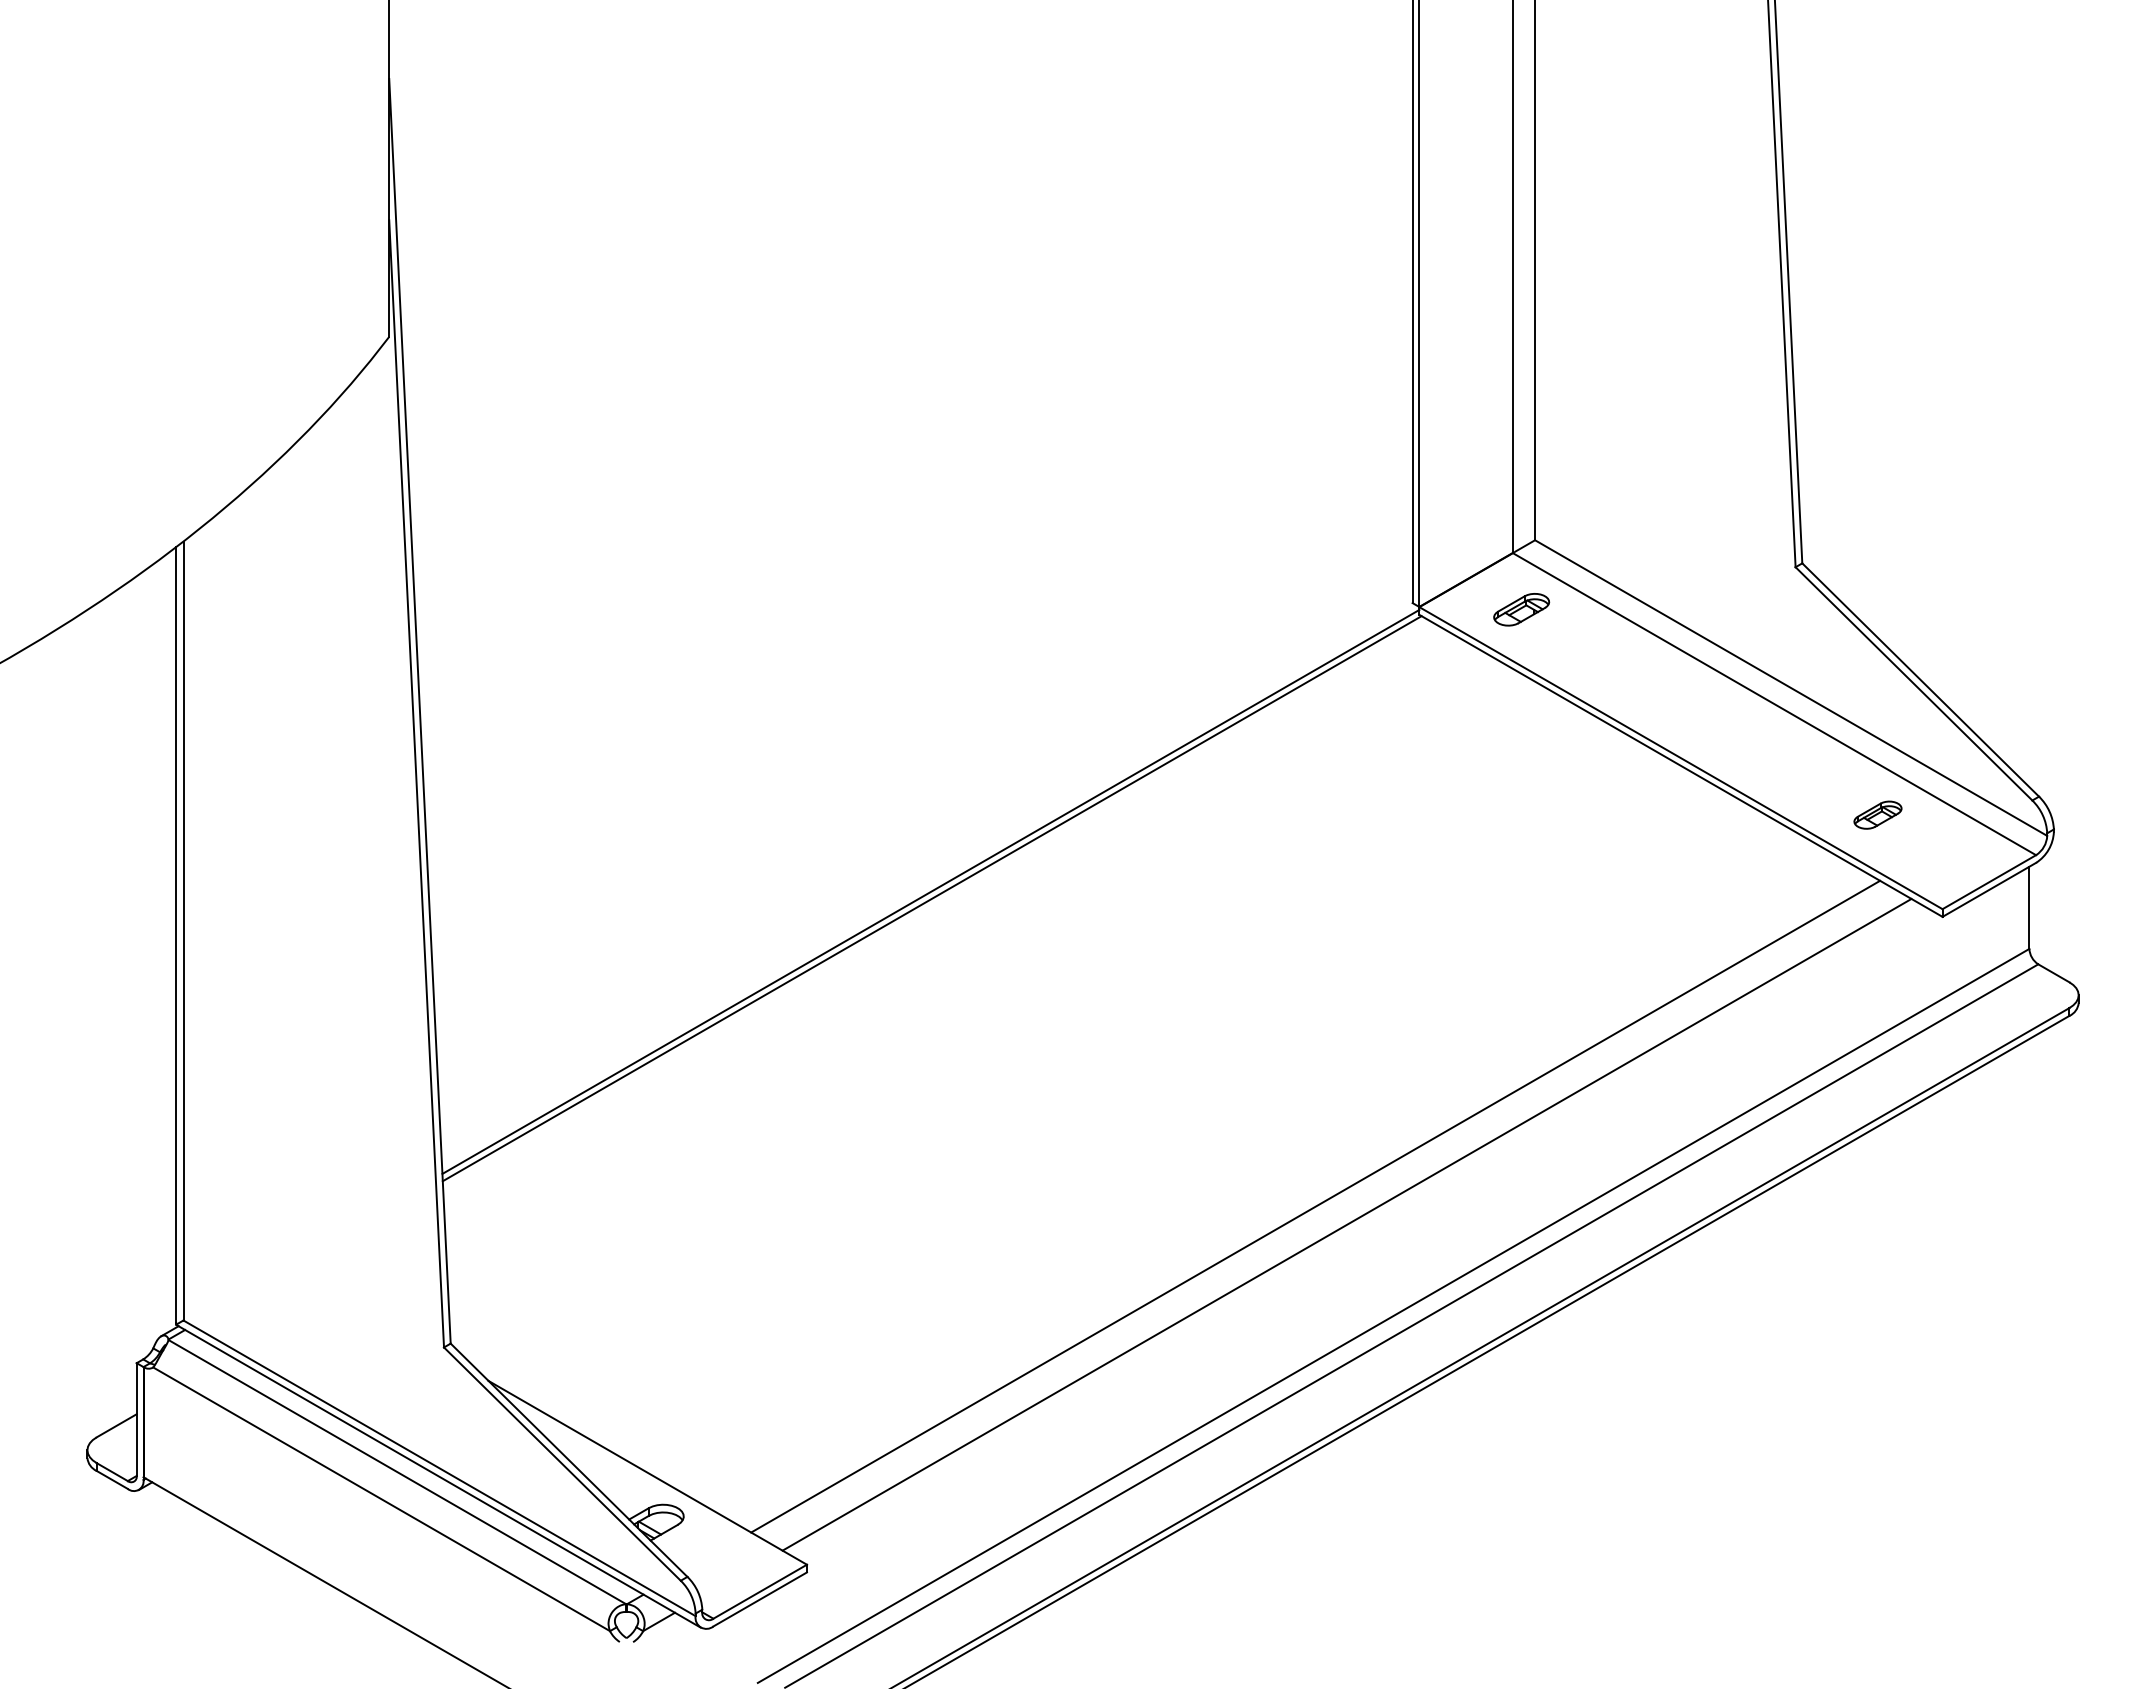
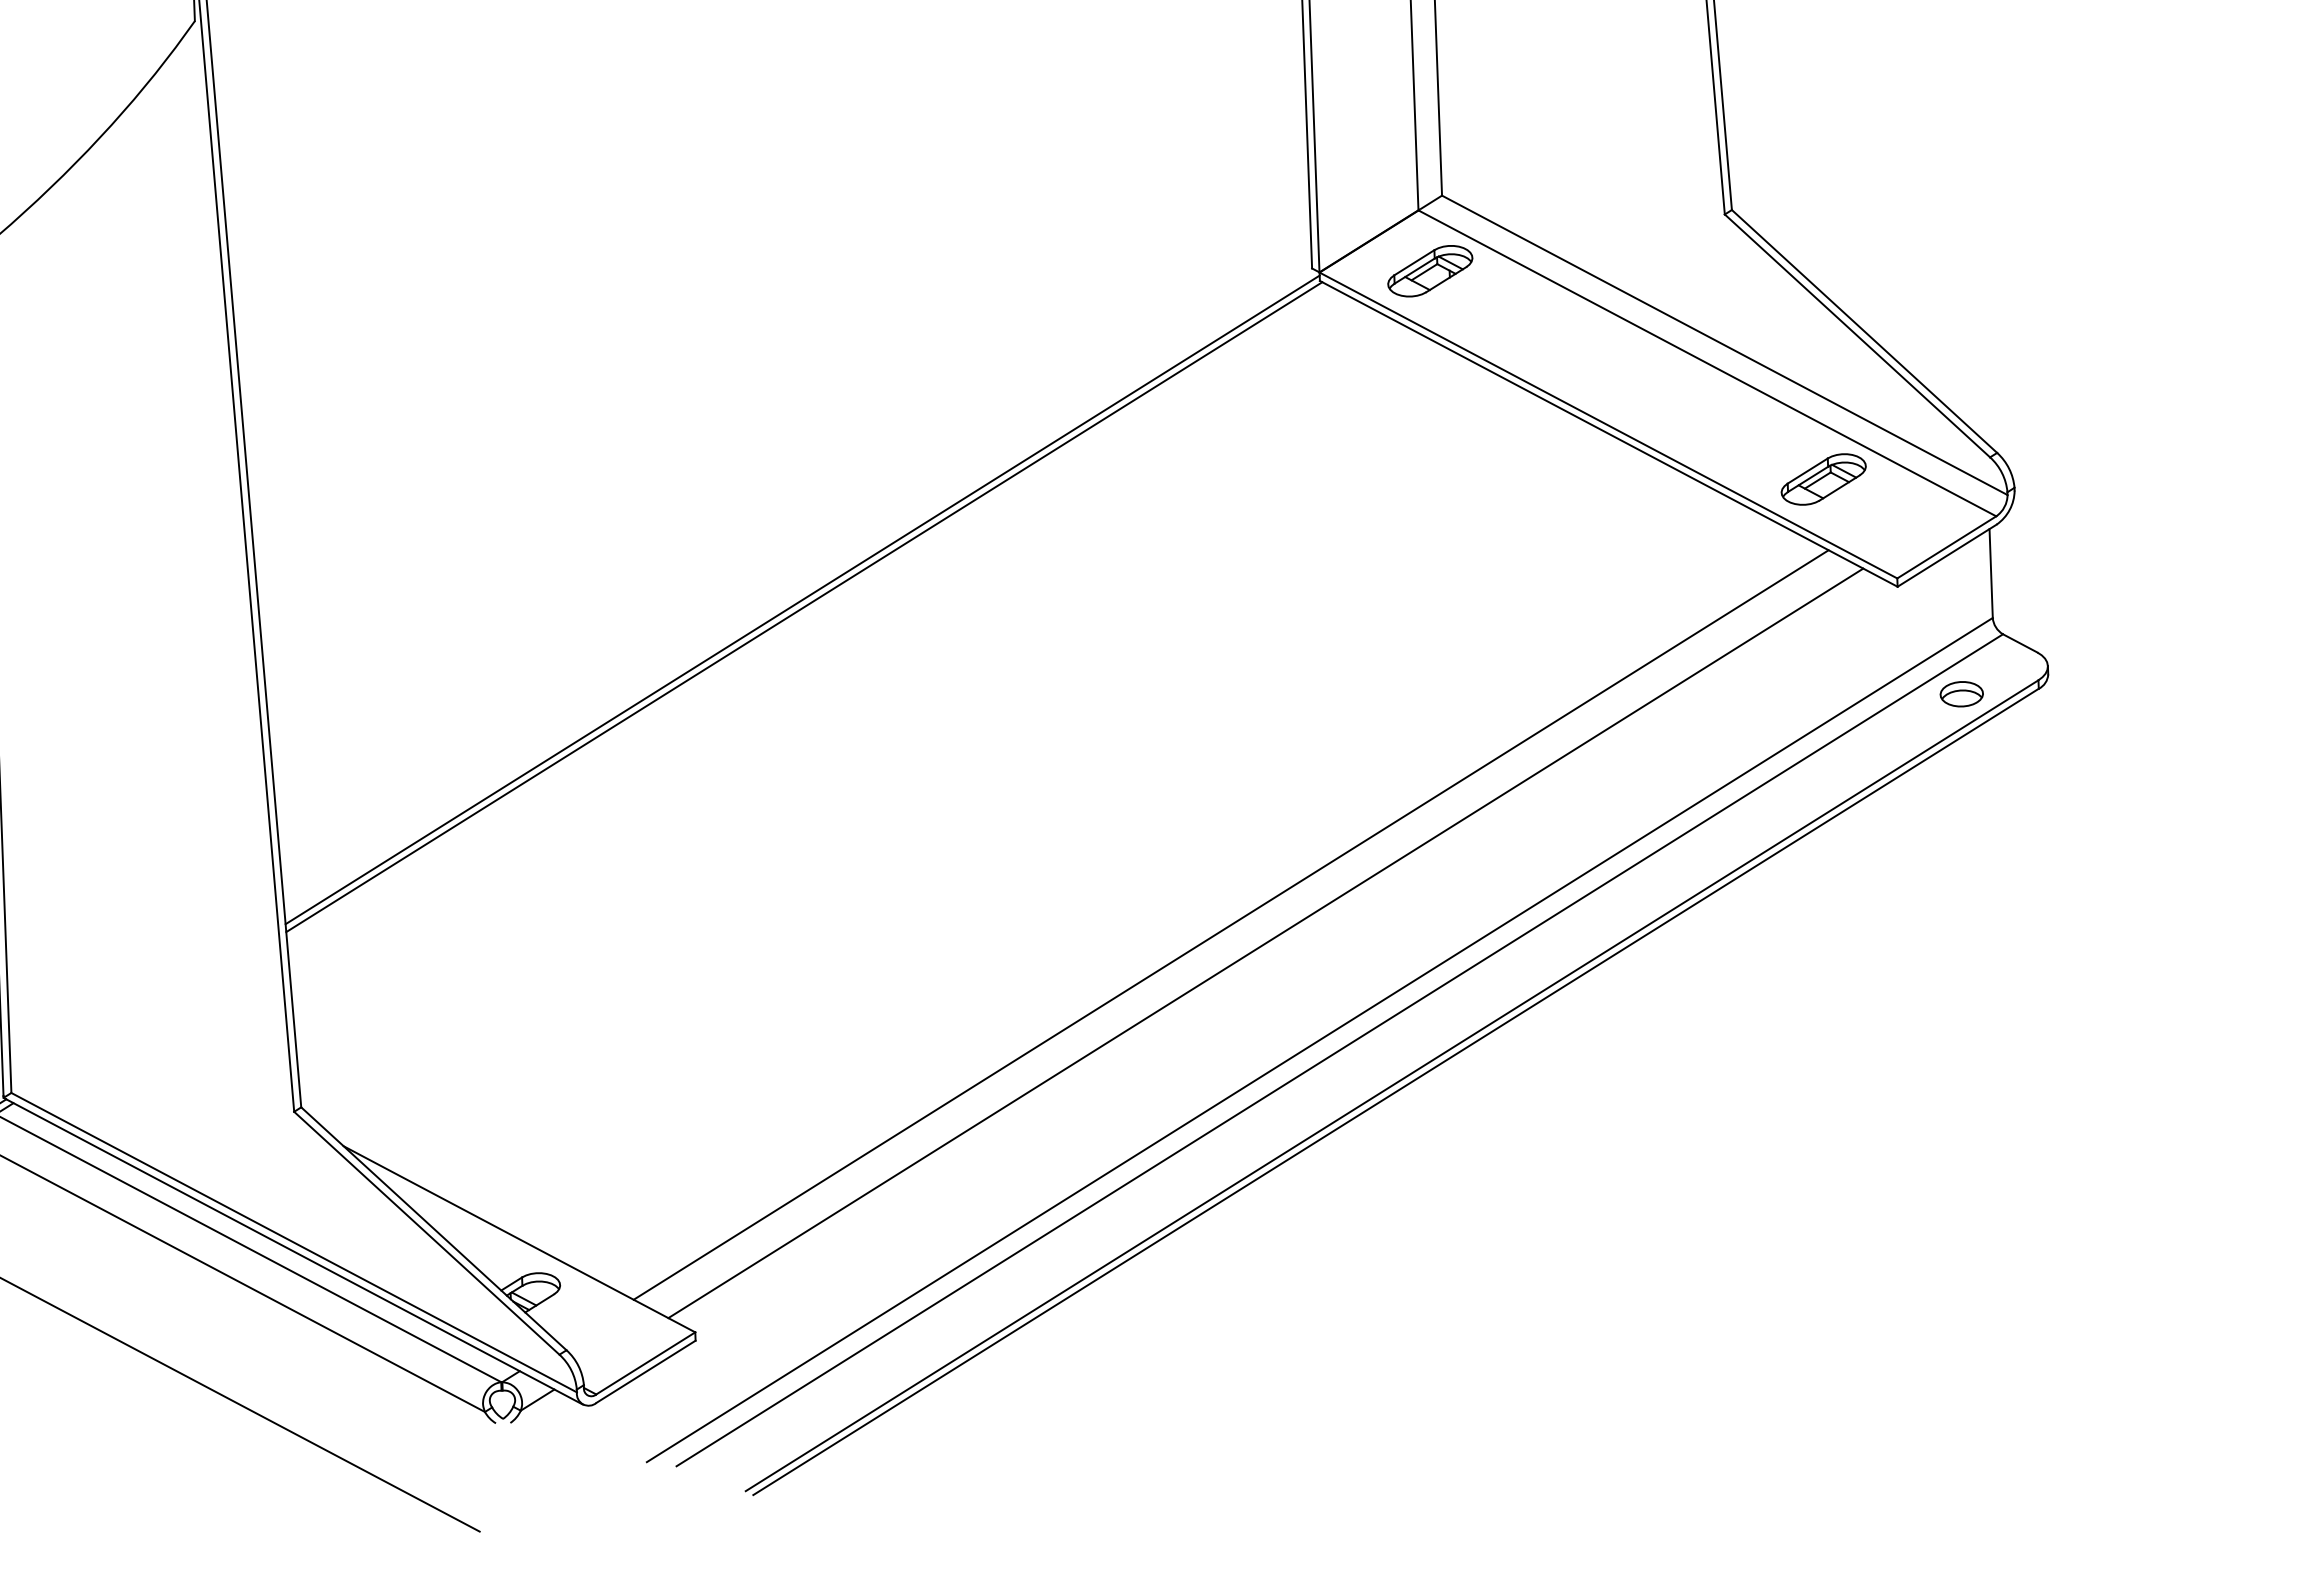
part: (1521, 609) -> (1430, 271), size x1.43
part: (1877, 814) -> (1823, 478), size x1.67
part: (1997, 1018) -> (1961, 694), added

